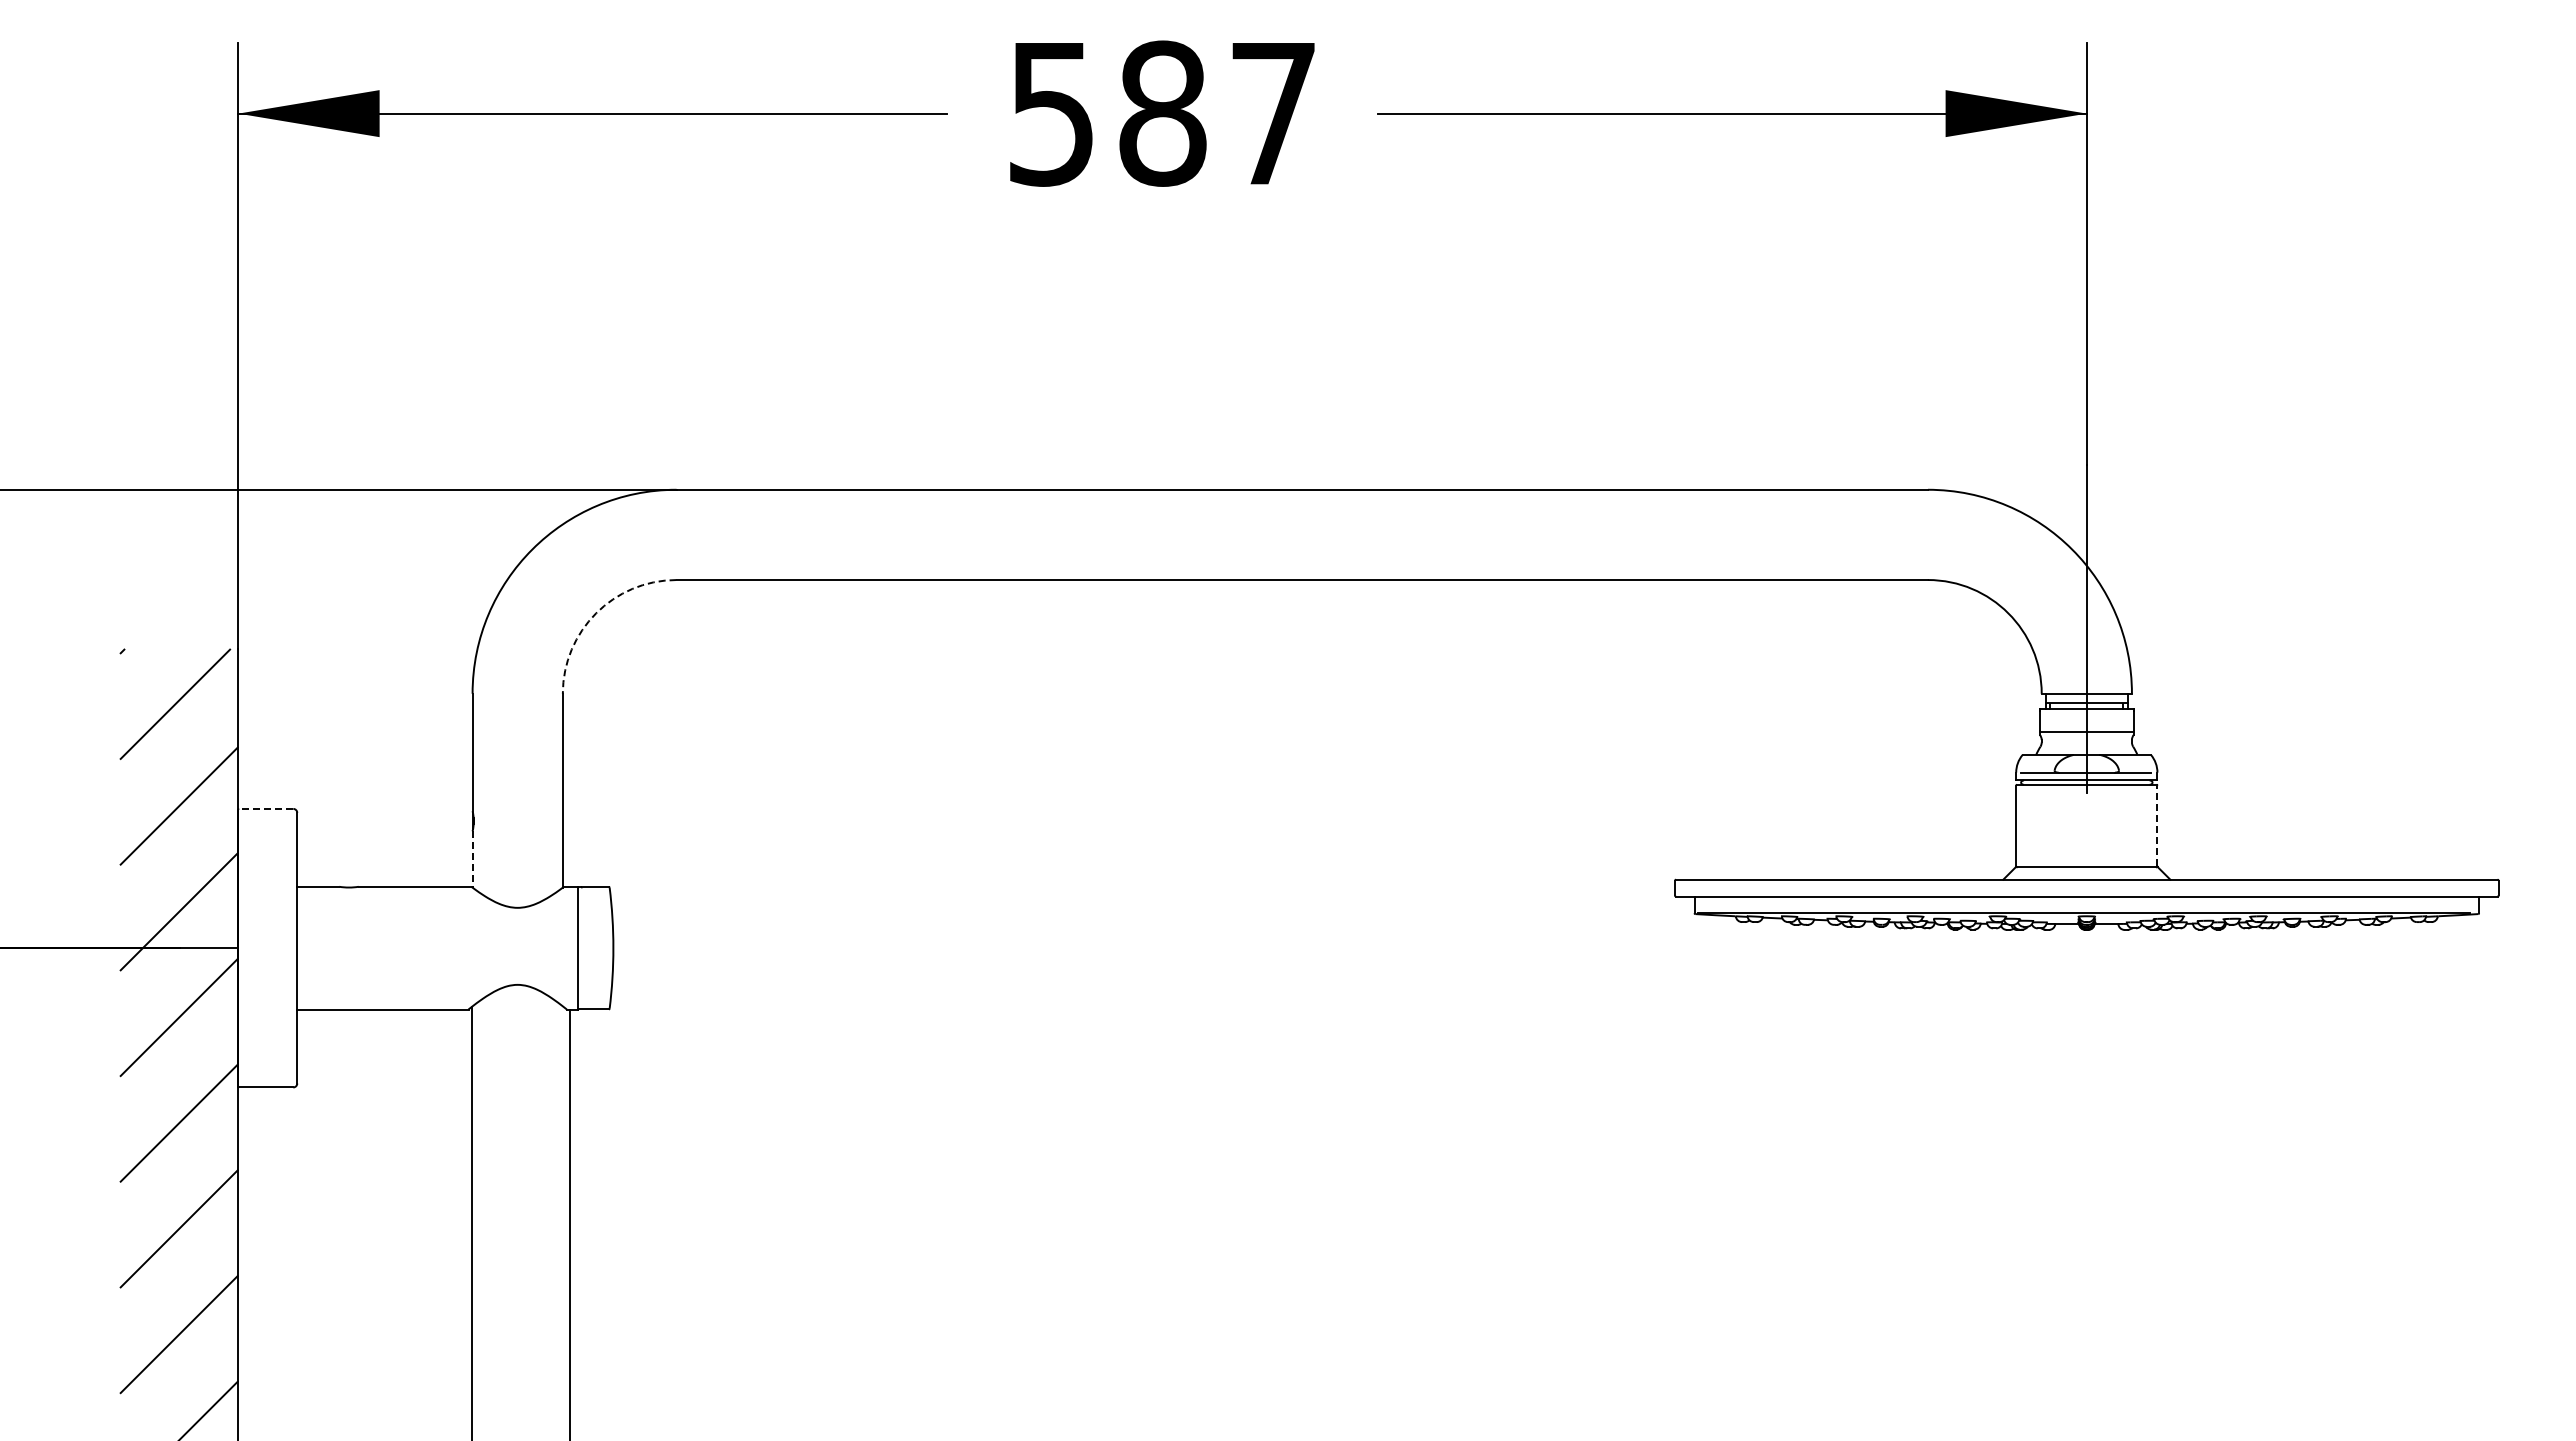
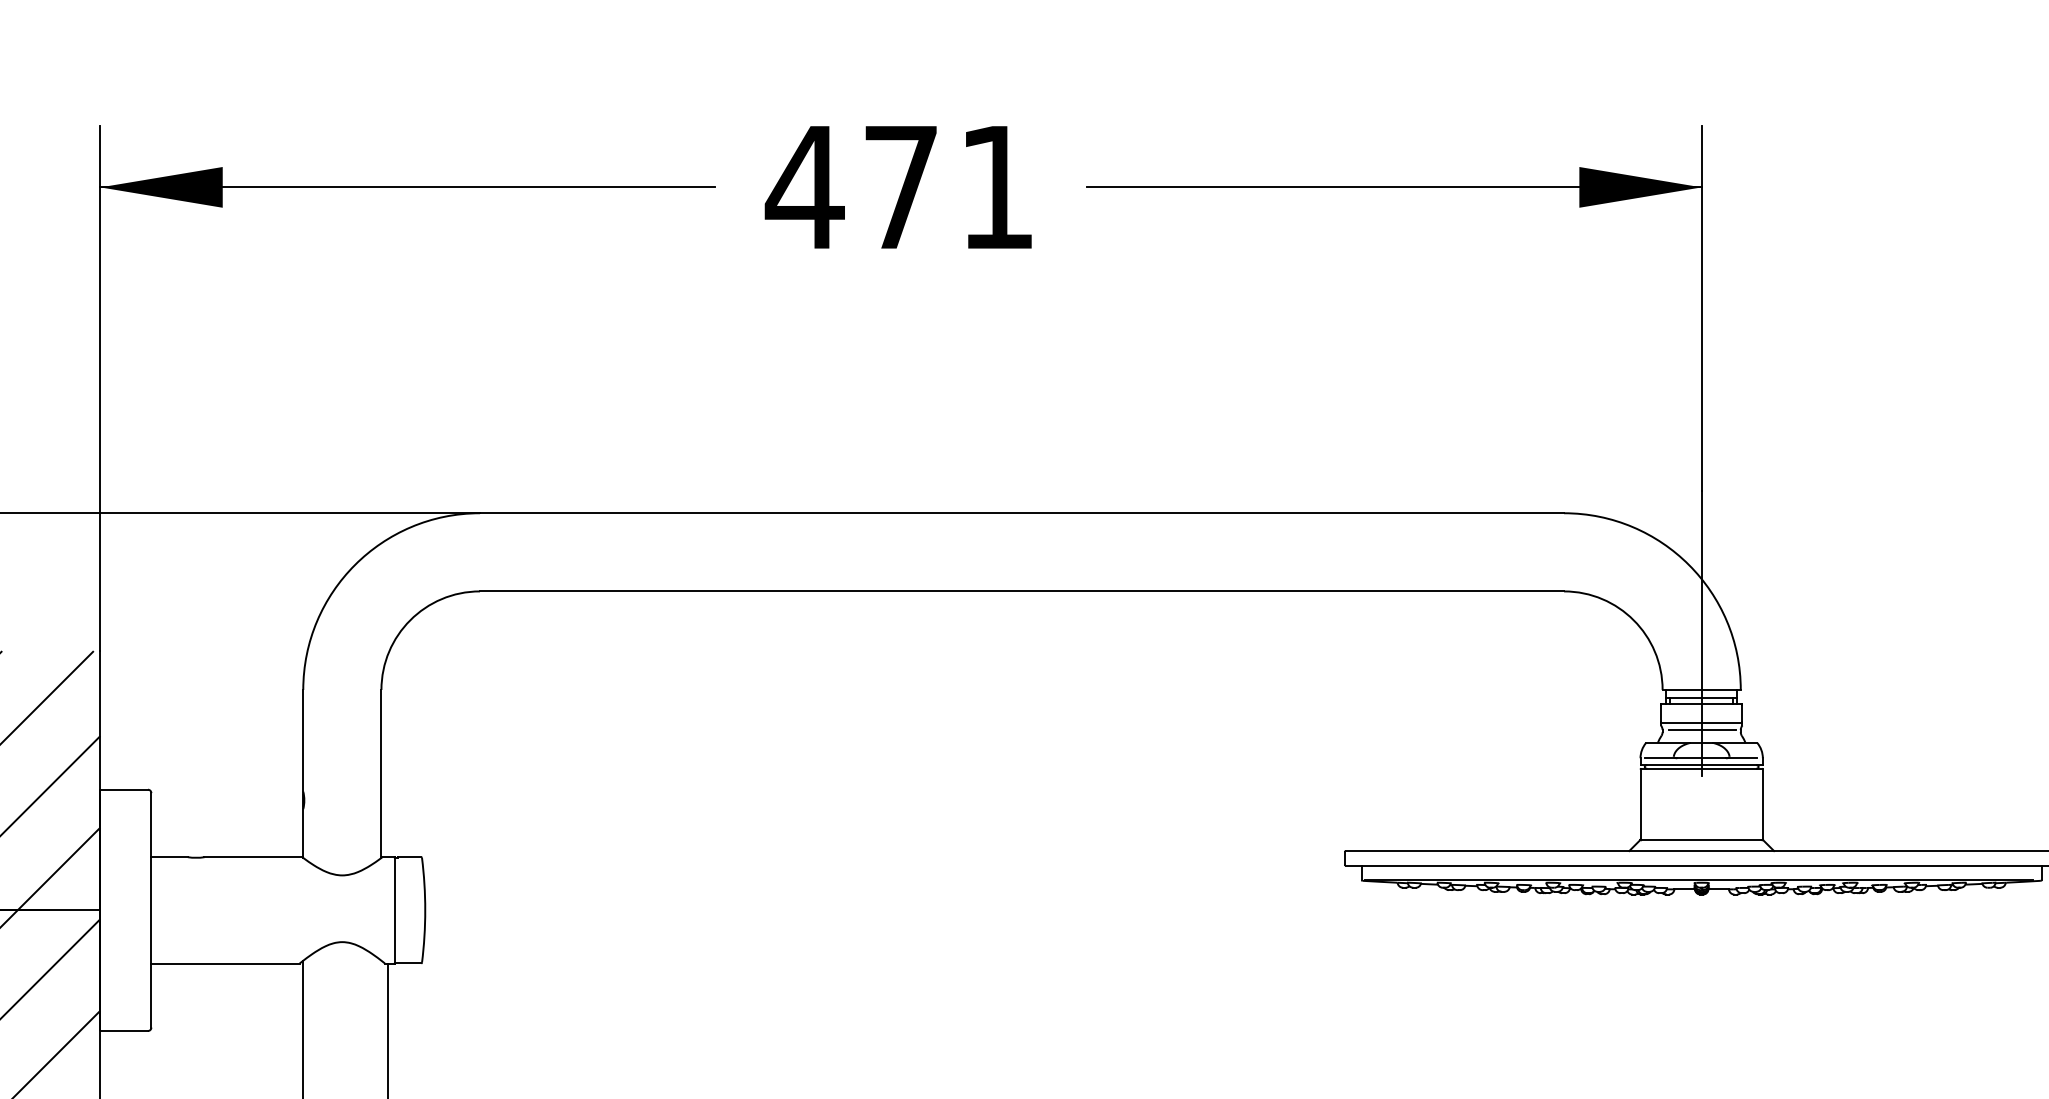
text: (1159, 113) -> (898, 187), 587 -> 471
arc: (596, 613) -> (410, 620), dashed -> solid
line: (2087, 739) -> (1702, 729), added
line: (265, 808) -> (123, 789), dashed -> solid
line: (2157, 825) -> (1762, 804), dashed -> solid
line: (472, 860) -> (303, 834), dashed -> solid

